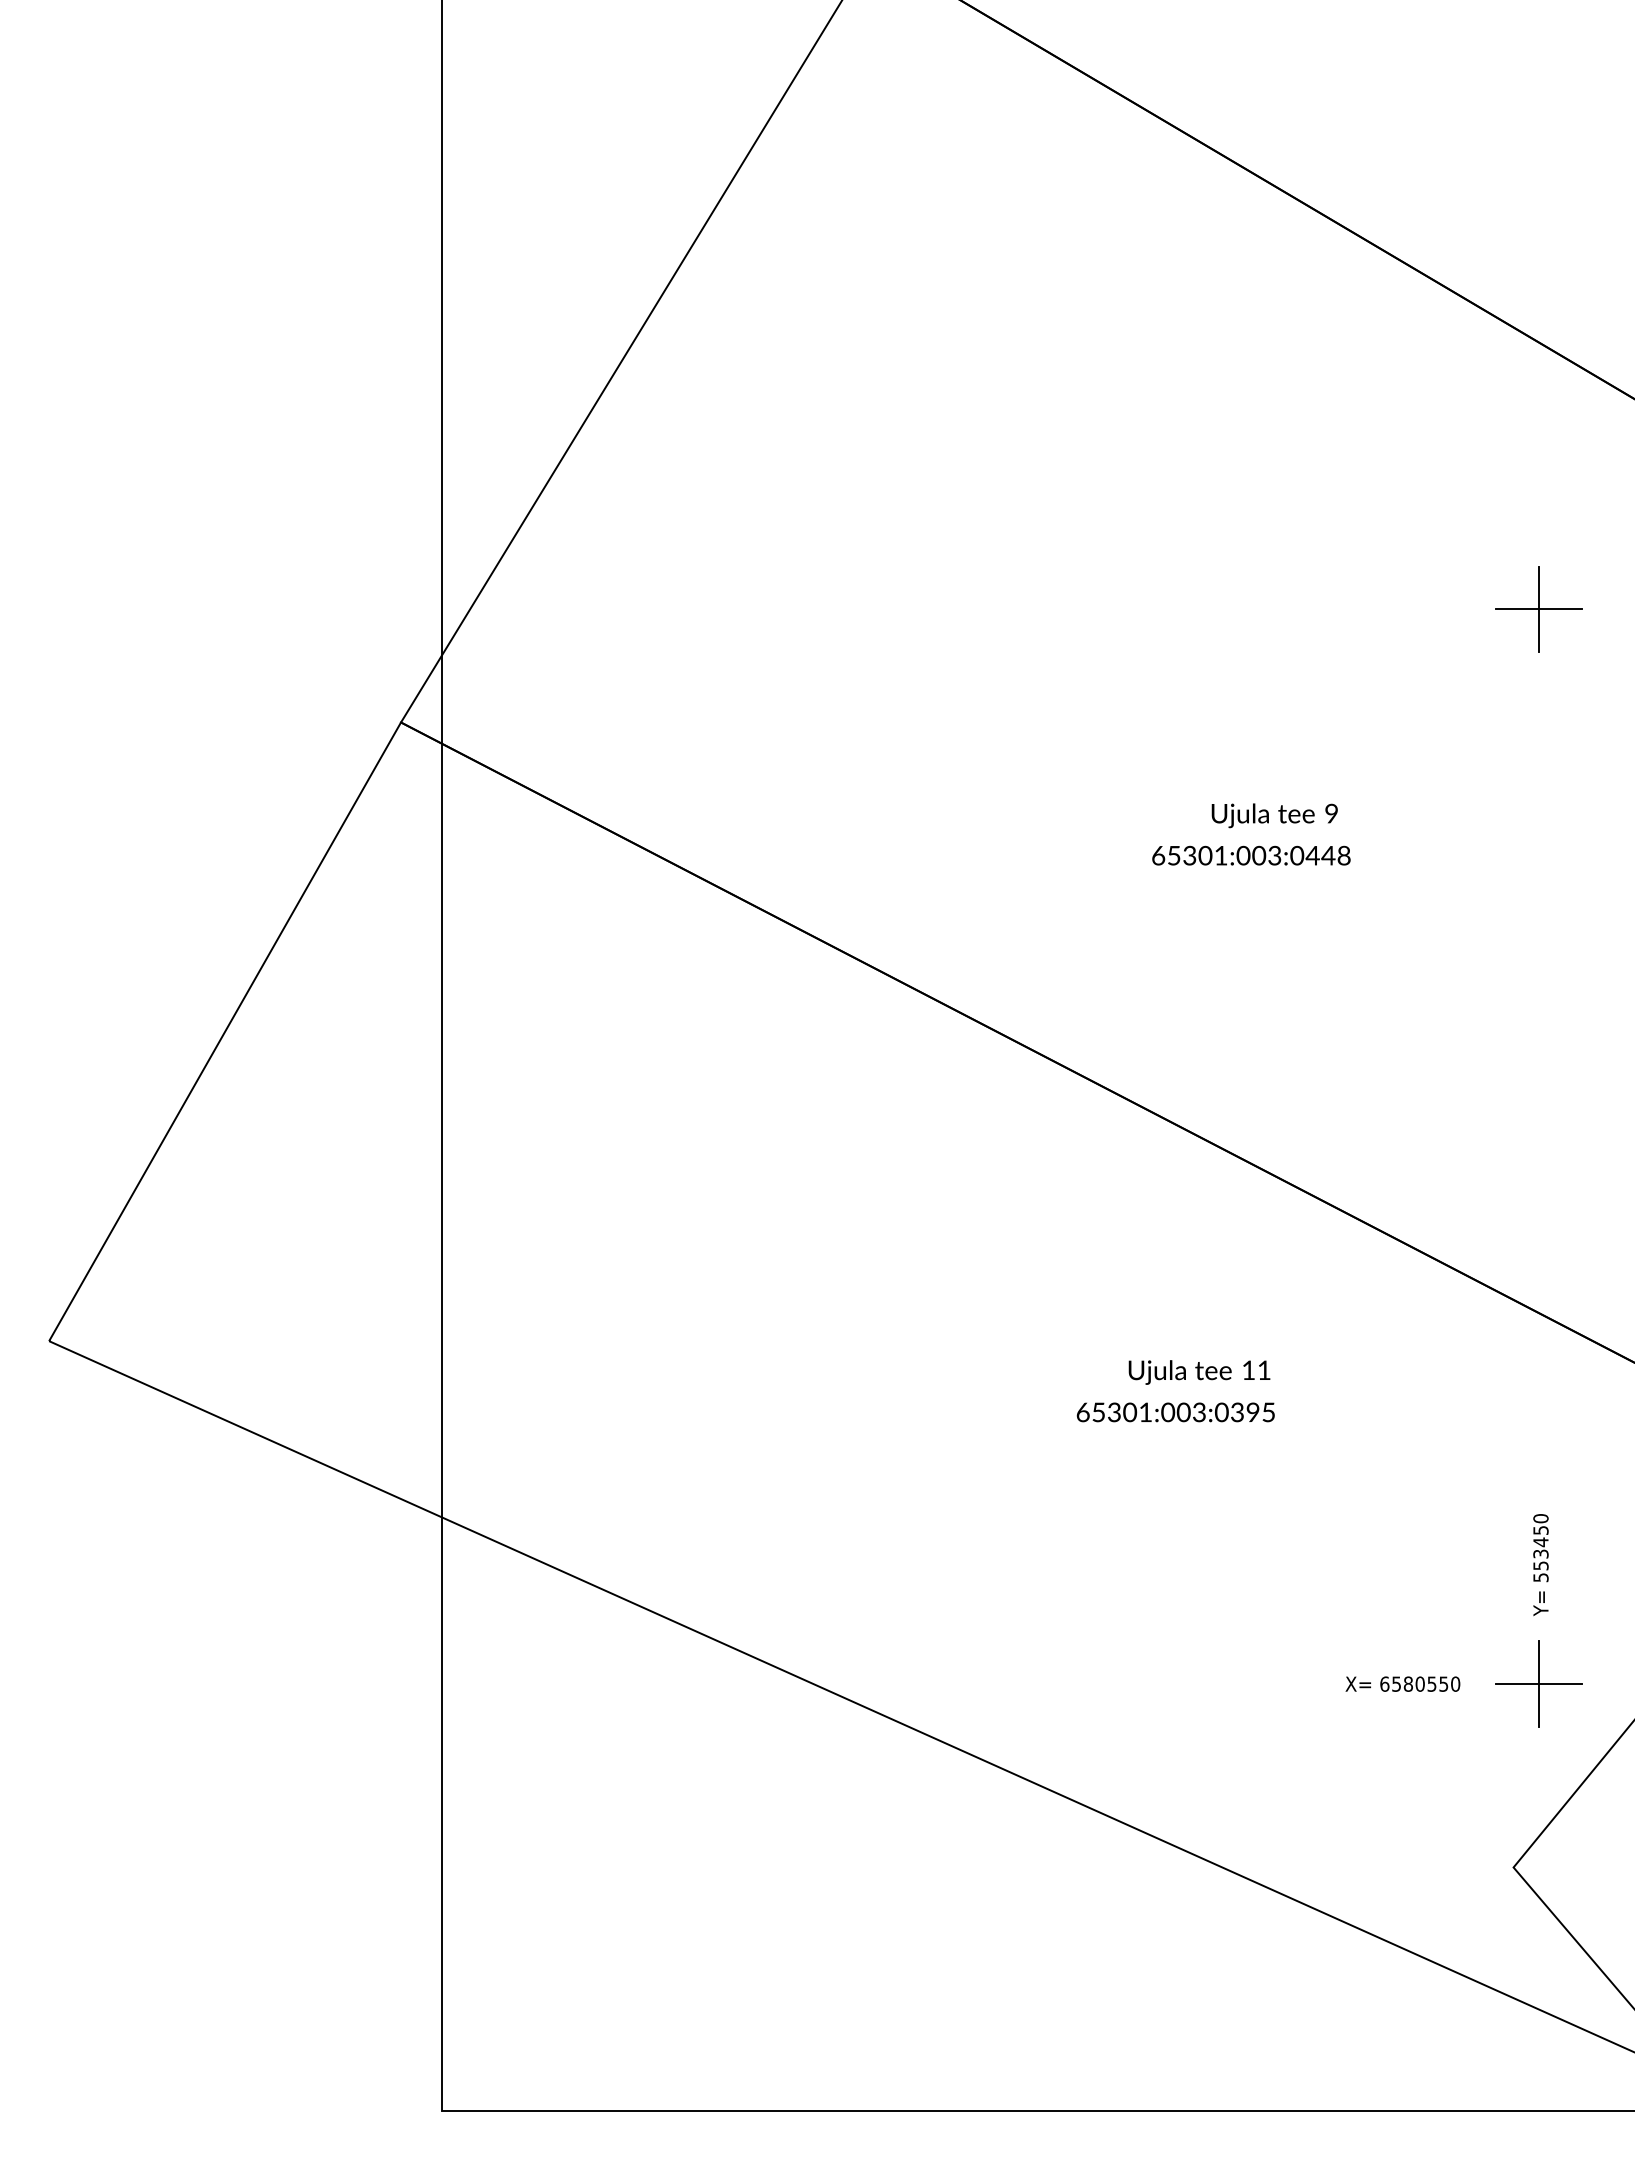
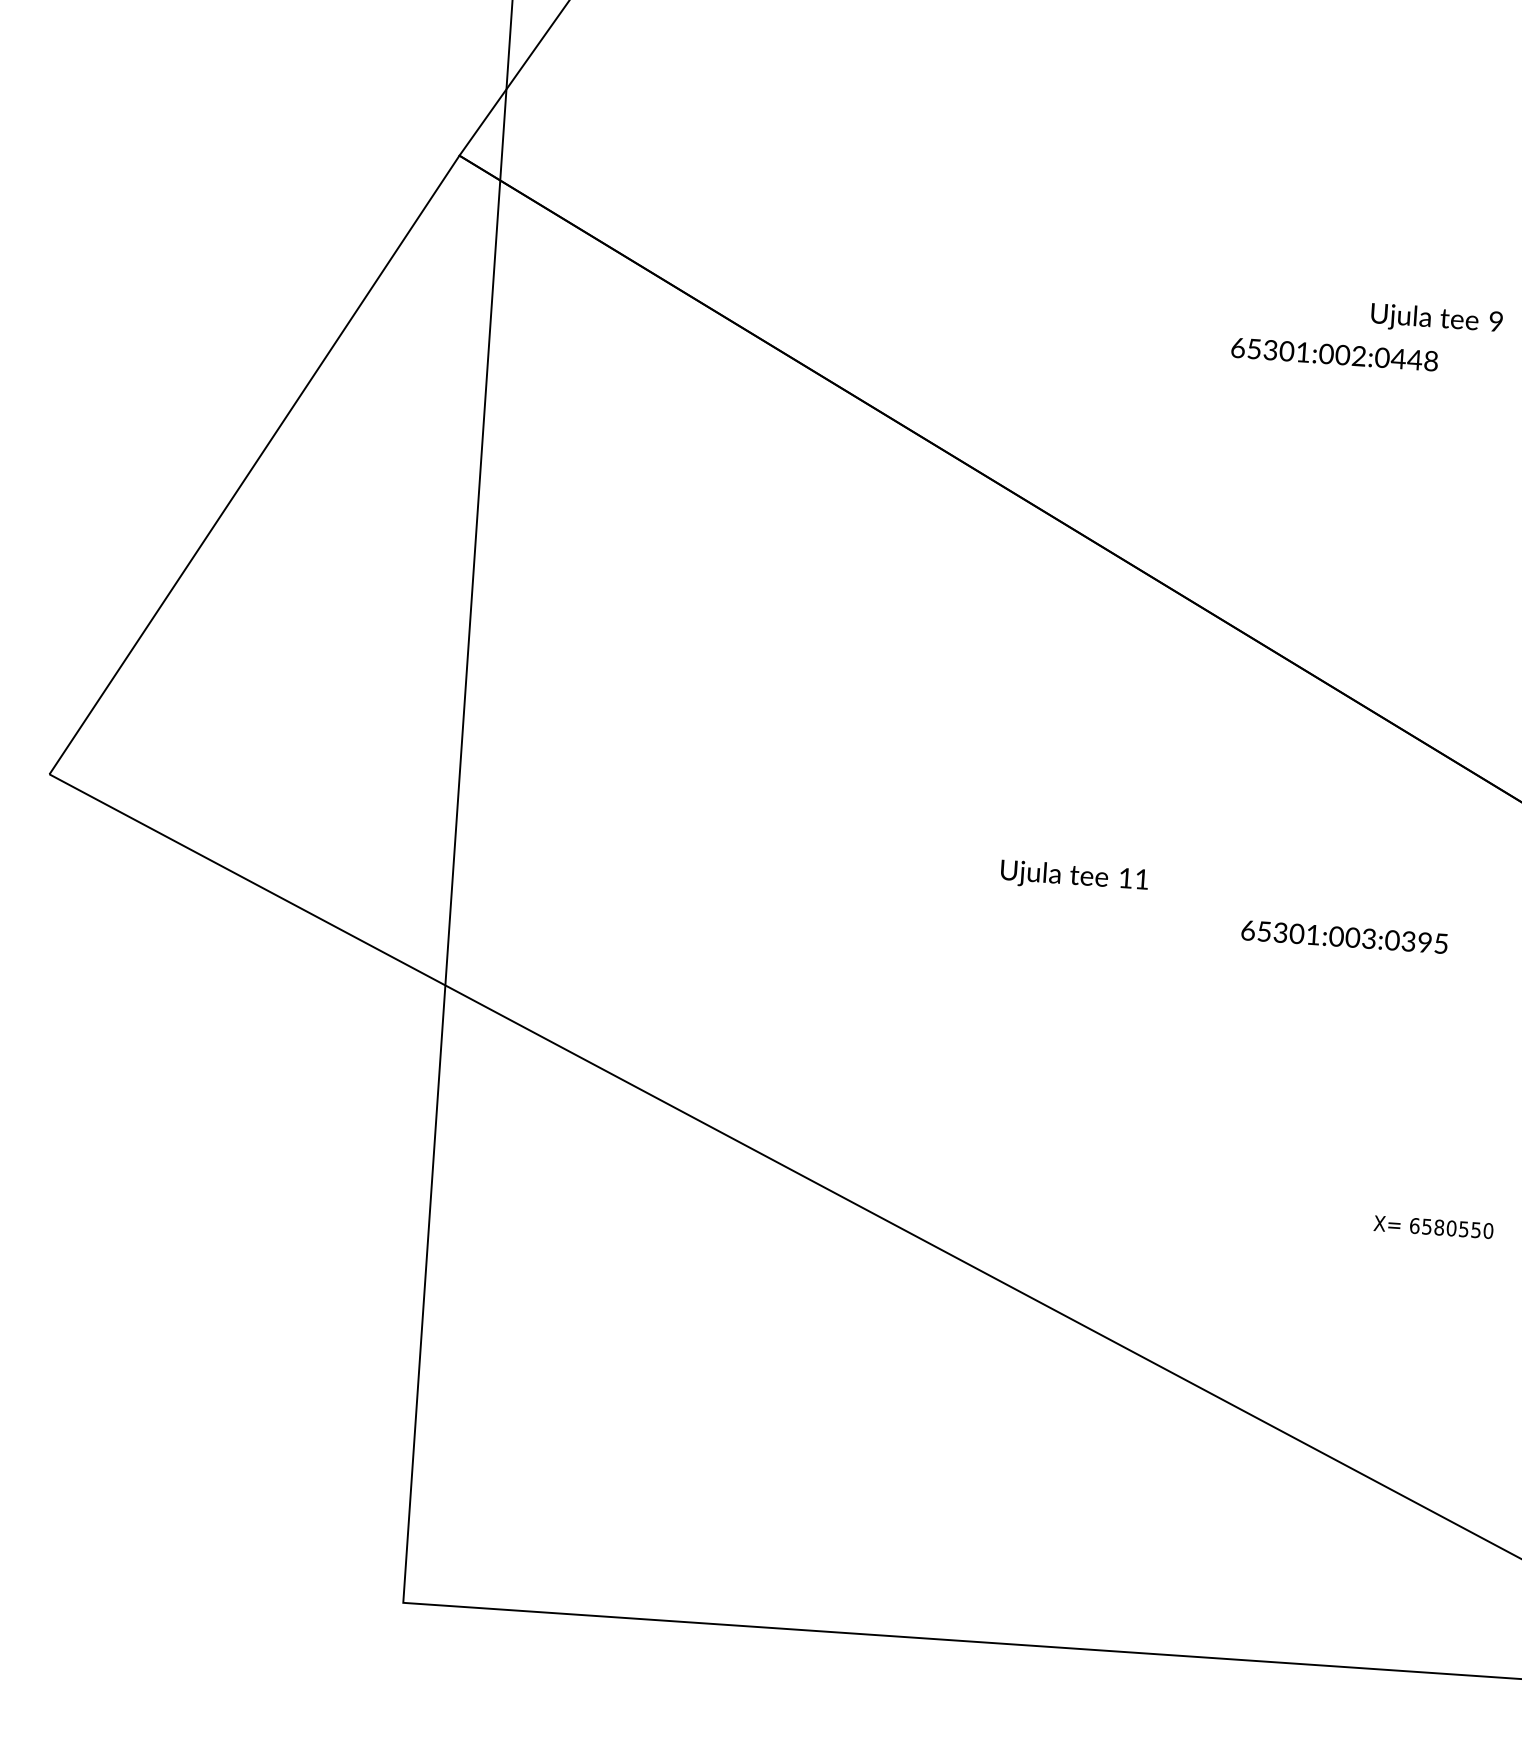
text: (1274, 815) -> (1436, 319), moved
text: (1274, 858) -> (1358, 359), 65301:003:0448 -> 65301:002:0448
text: (1199, 1372) -> (1074, 877), moved
text: (1175, 1412) -> (1344, 937), moved

